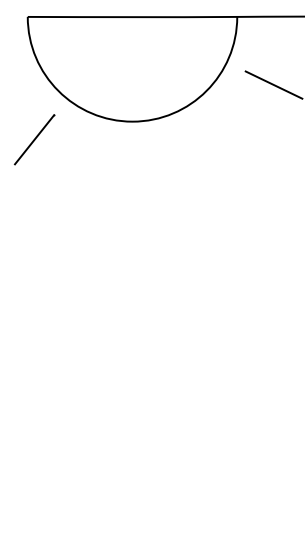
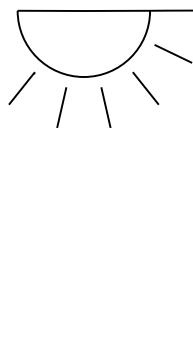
line: (230, 138) -> (145, 87), added
line: (97, 169) -> (61, 107), added
line: (166, 169) -> (105, 107), added

